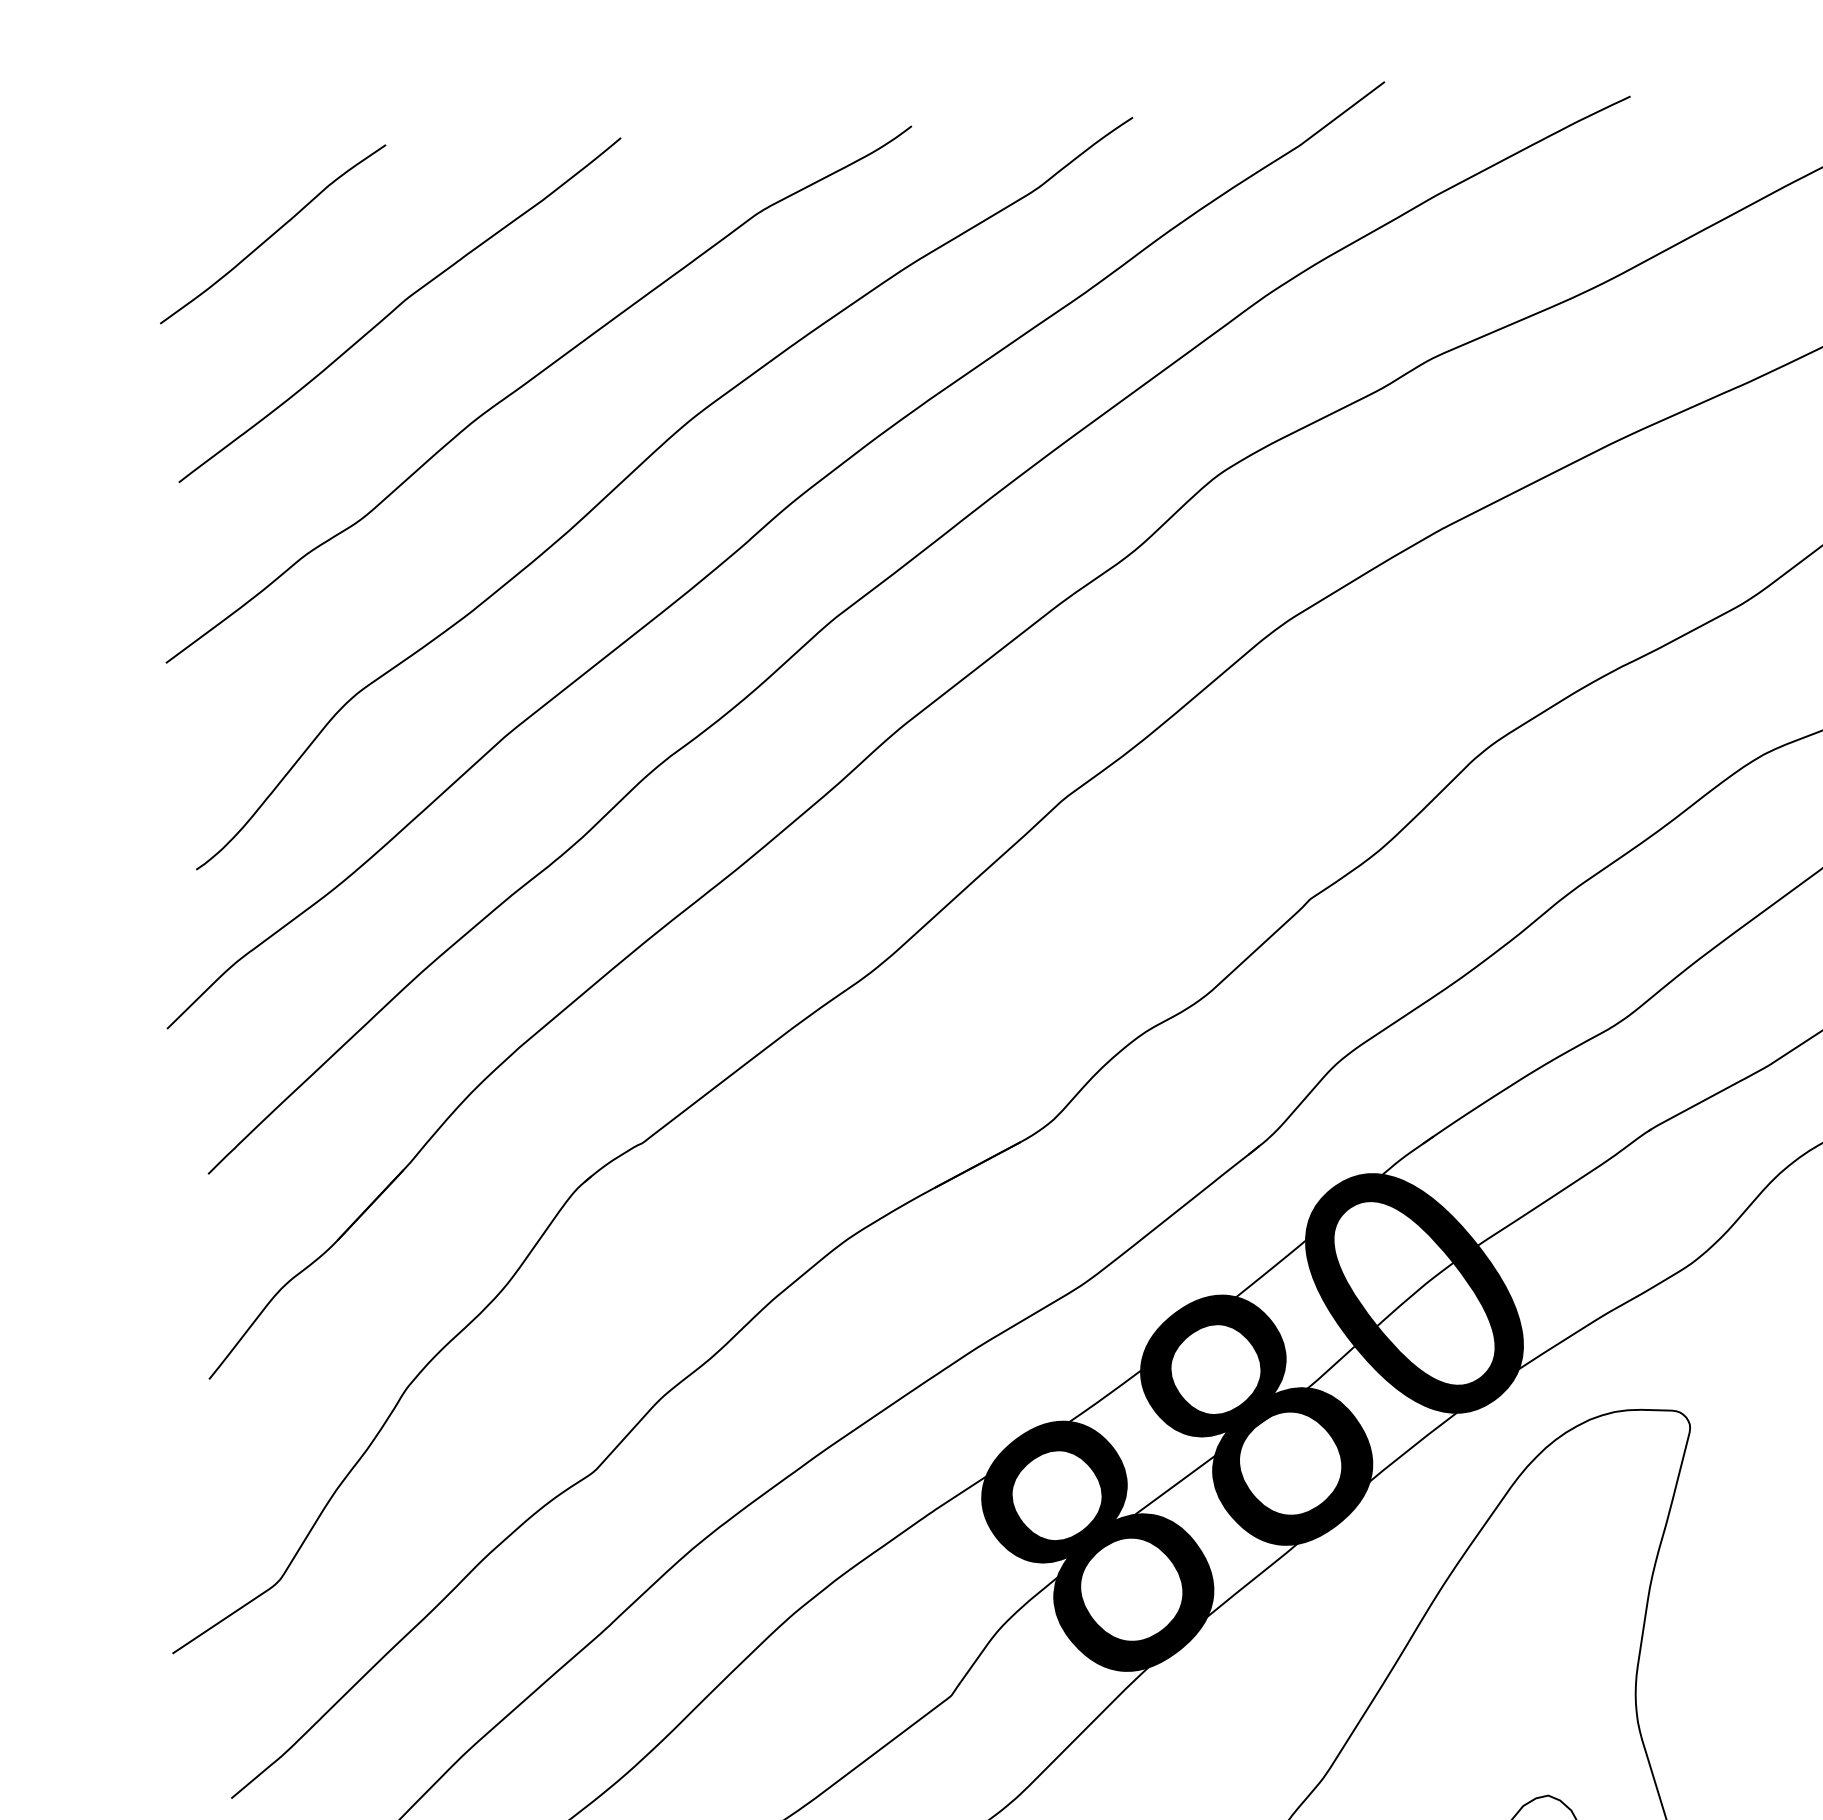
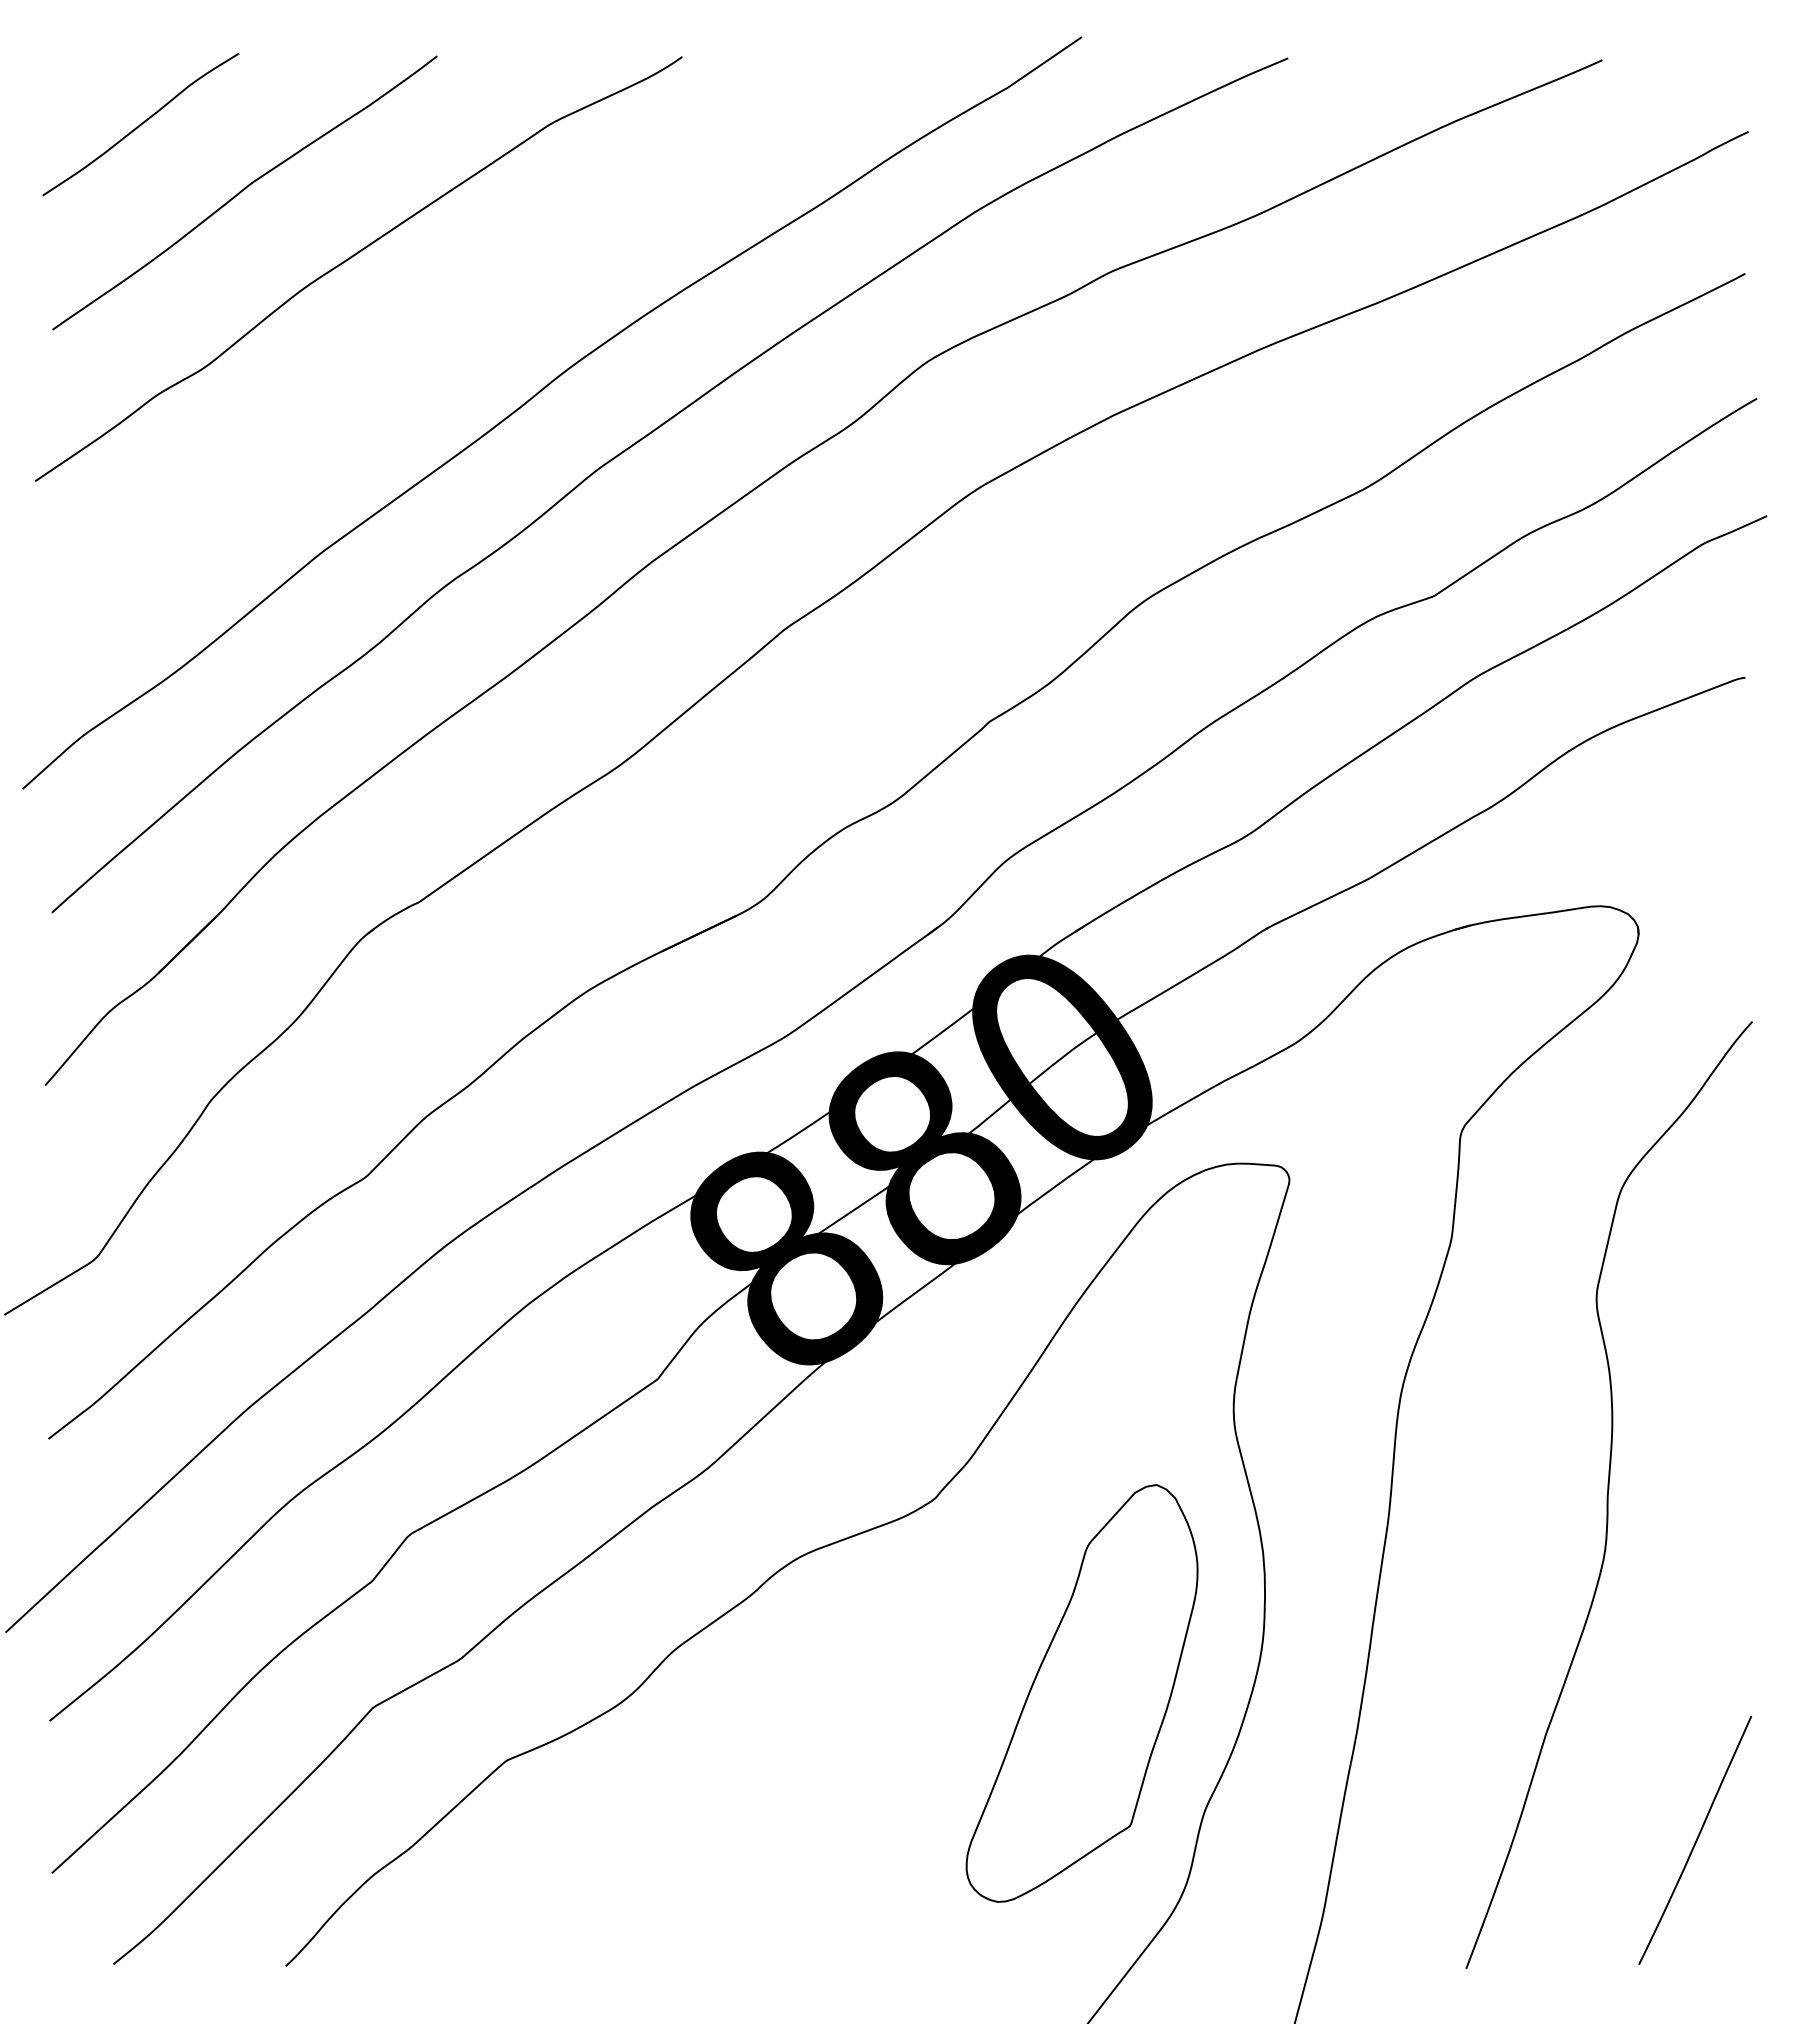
curve: (638, 469) -> (439, 335), removed

